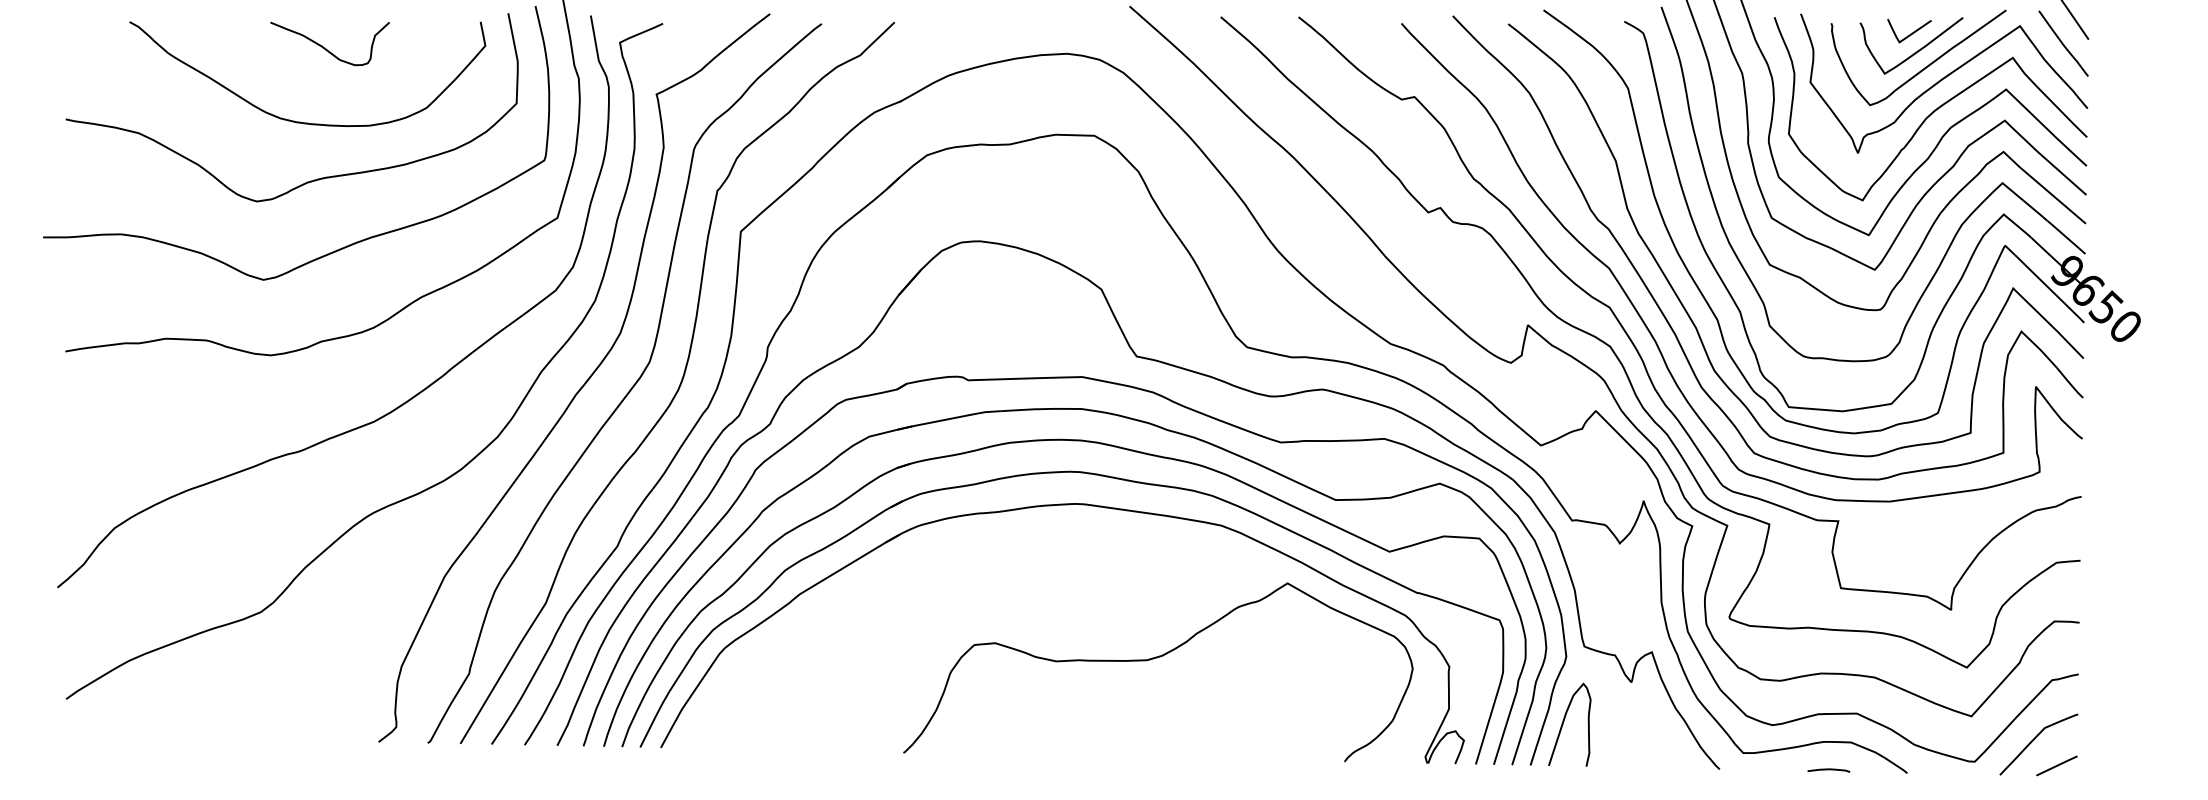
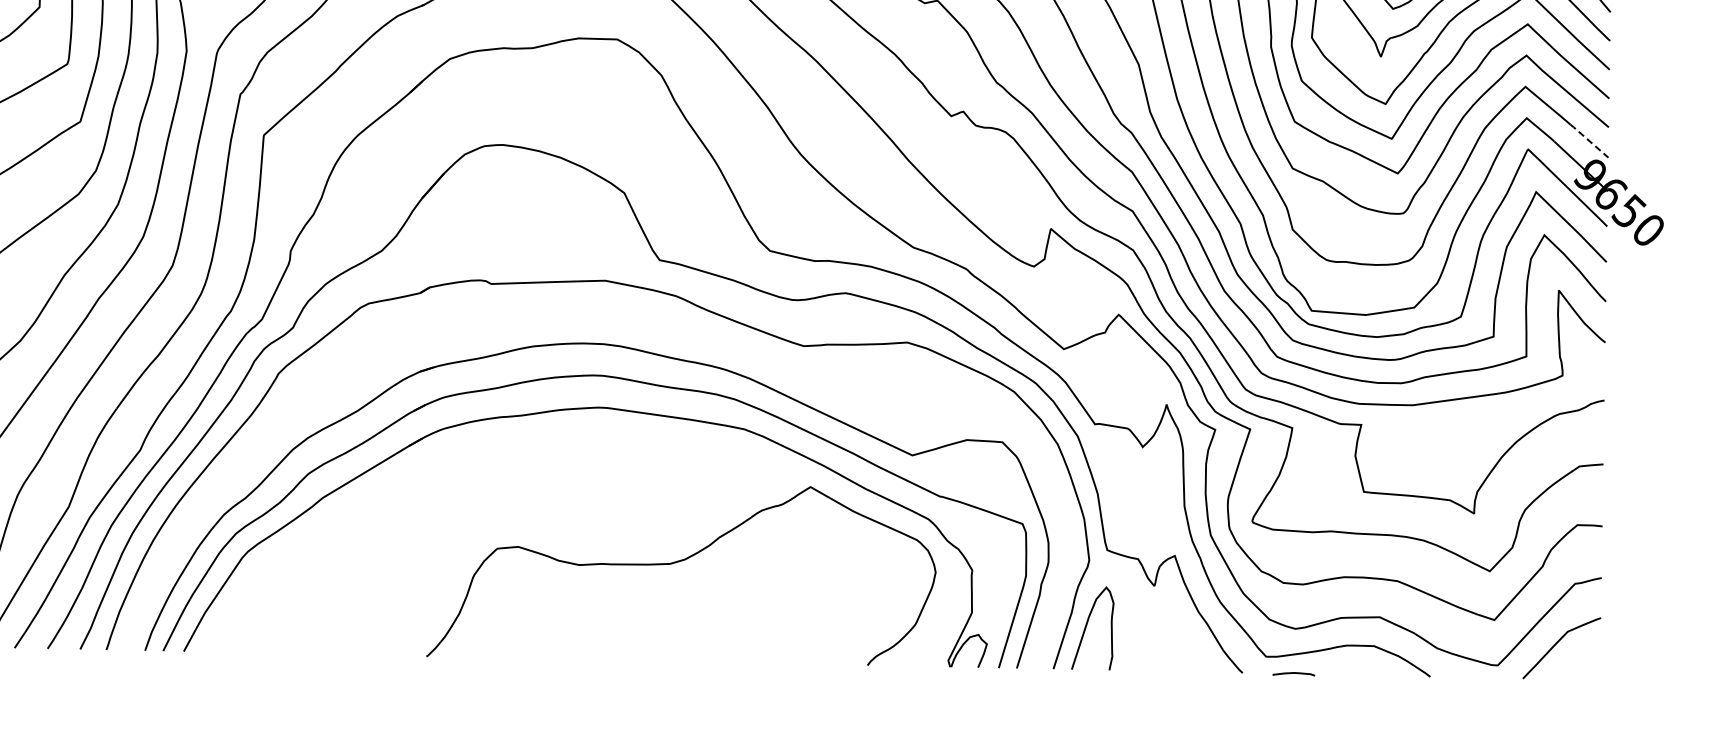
line: (2066, 237) -> (1589, 141), solid -> dashed
part: (1102, 413) -> (625, 317), removed
line: (2056, 765) -> (1579, 669), removed
curve: (1828, 770) -> (1293, 674), moved

